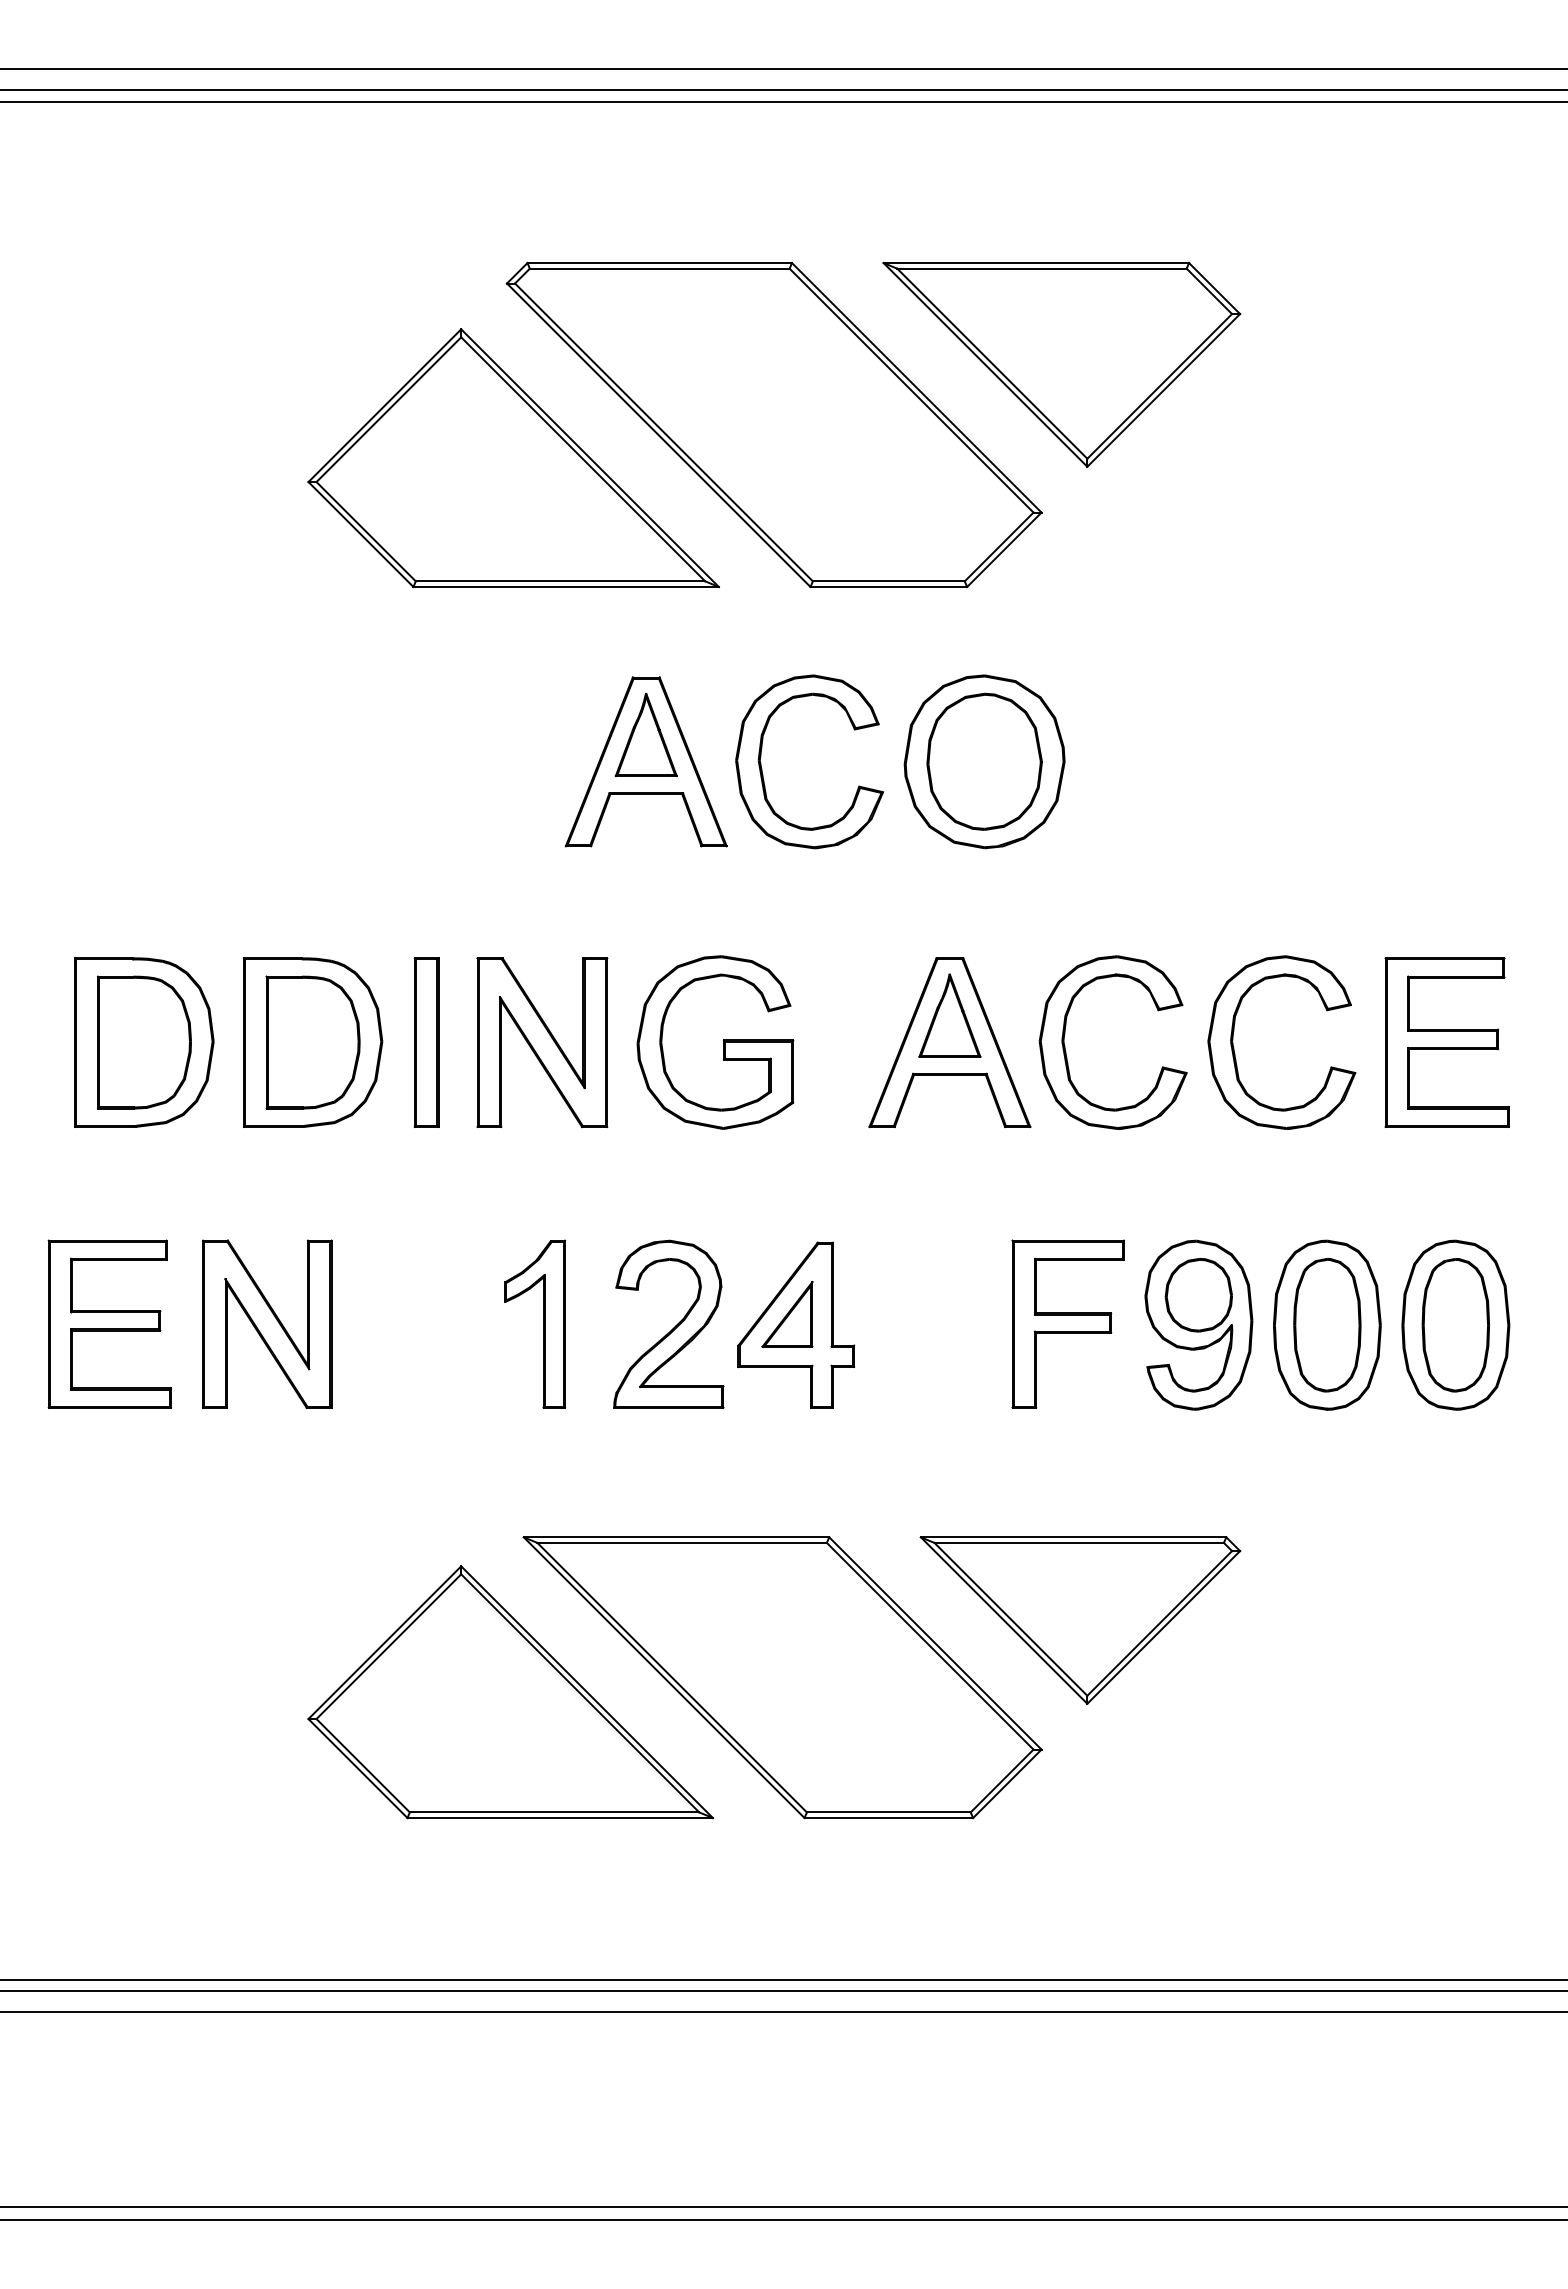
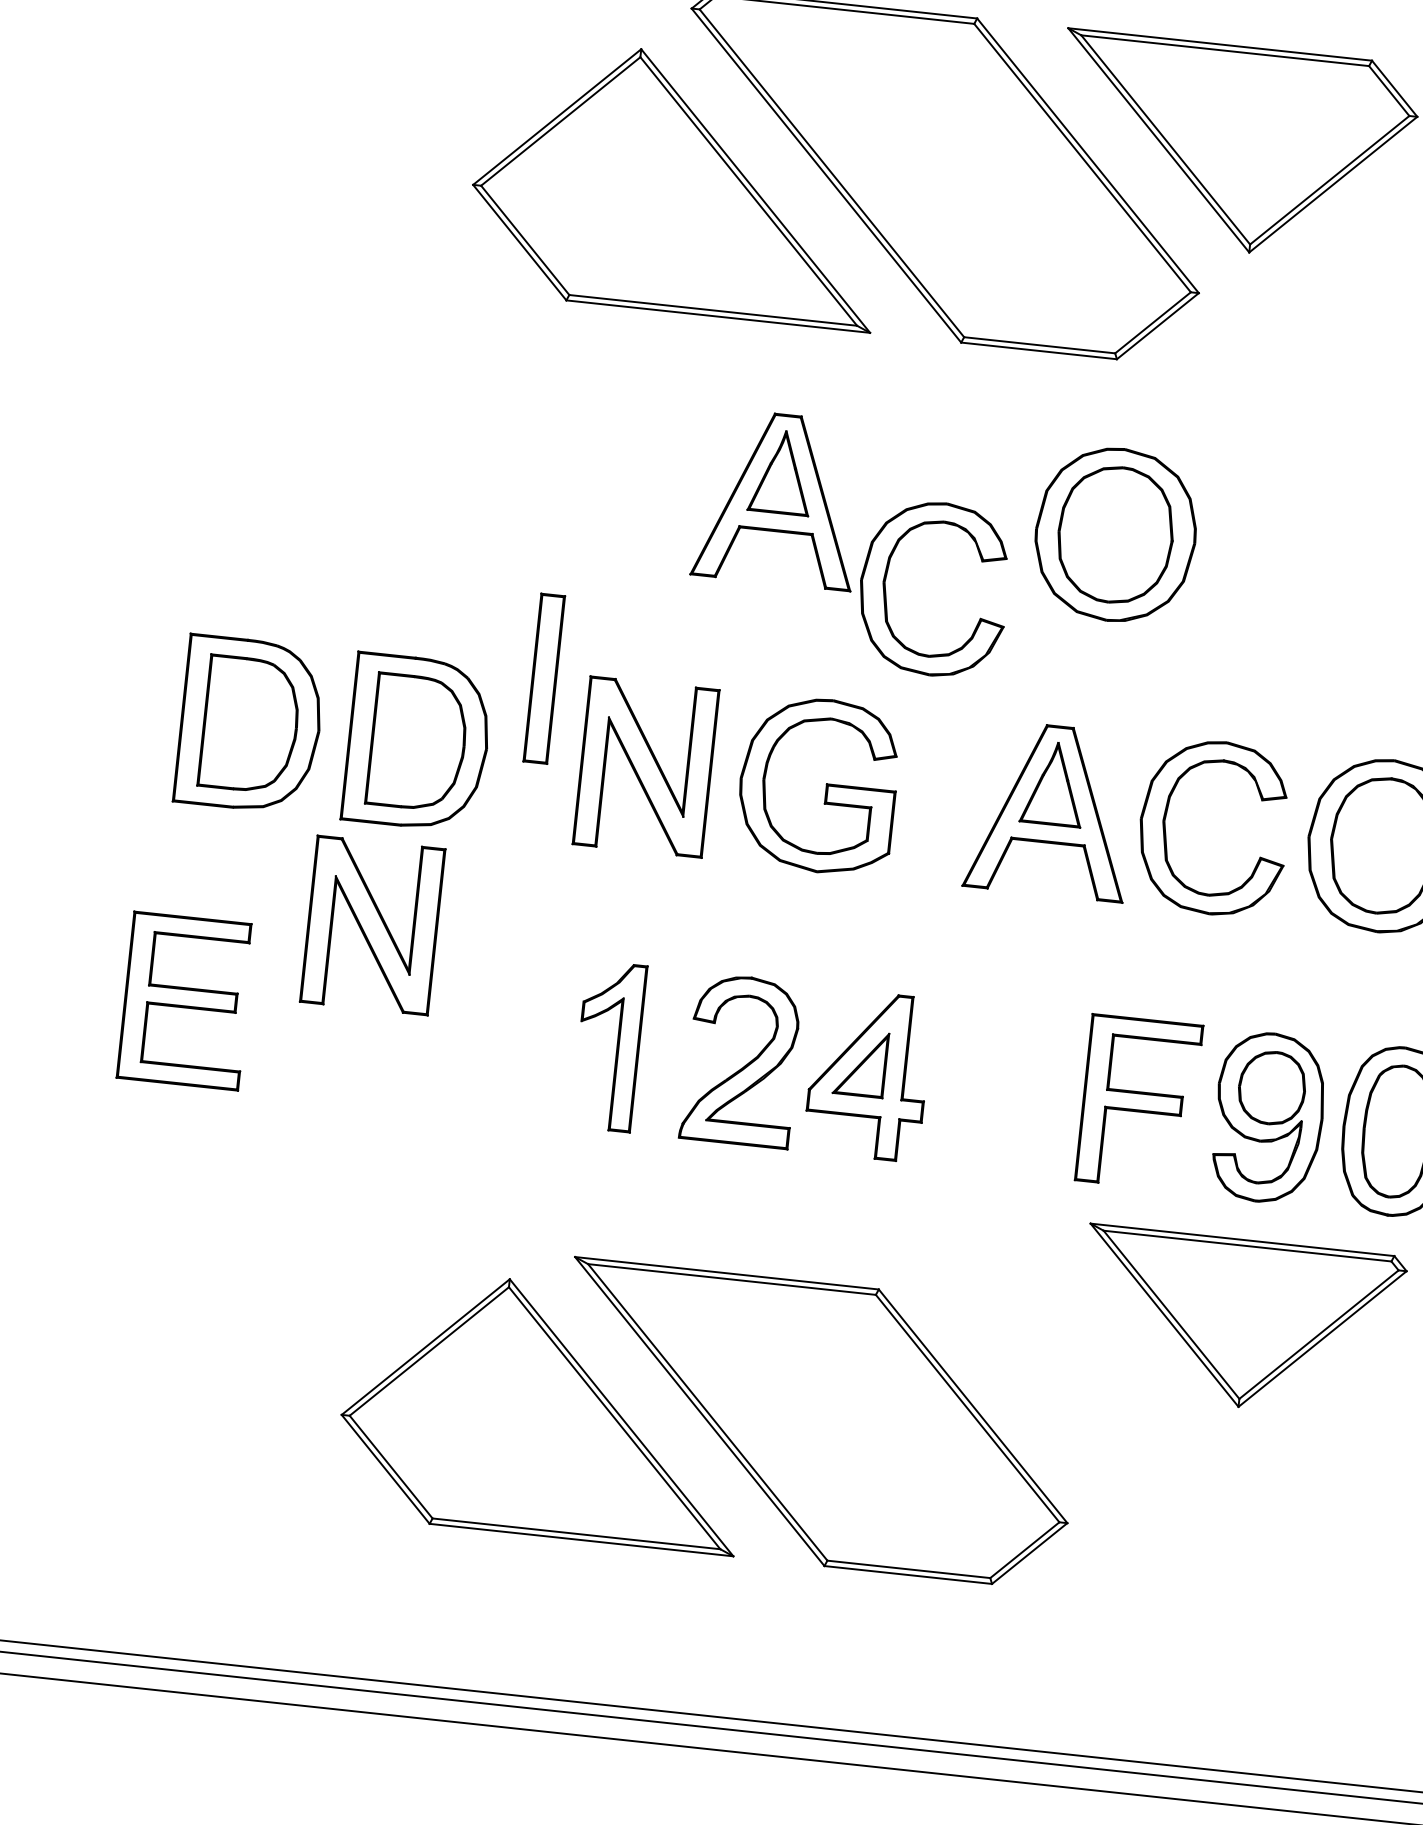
part: (762, 768) -> (886, 590), moved
part: (426, 1042) -> (544, 678), moved
part: (267, 1323) -> (372, 924), moved
part: (1080, 1620) -> (1240, 1323), moved

